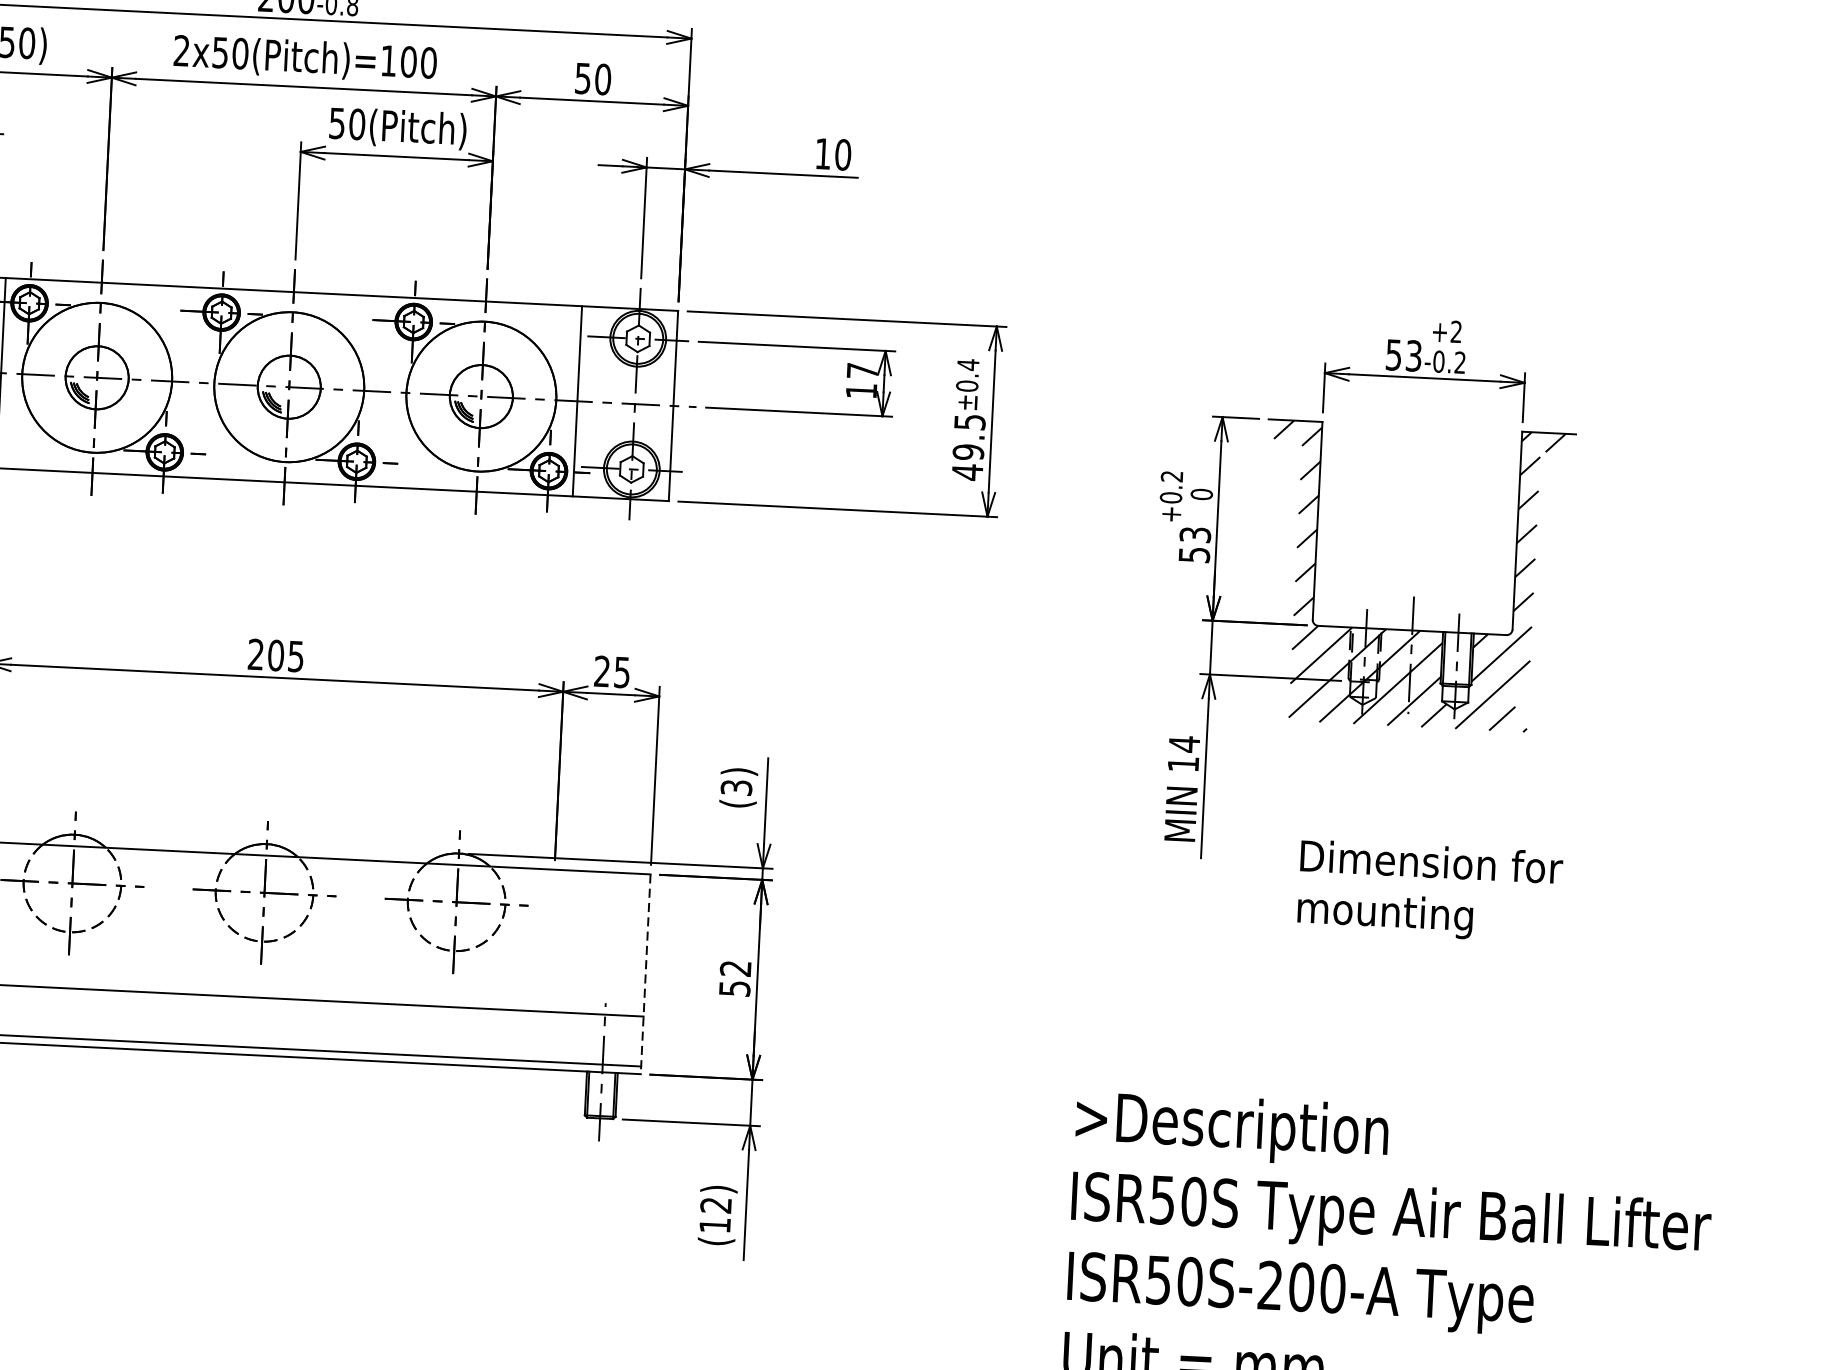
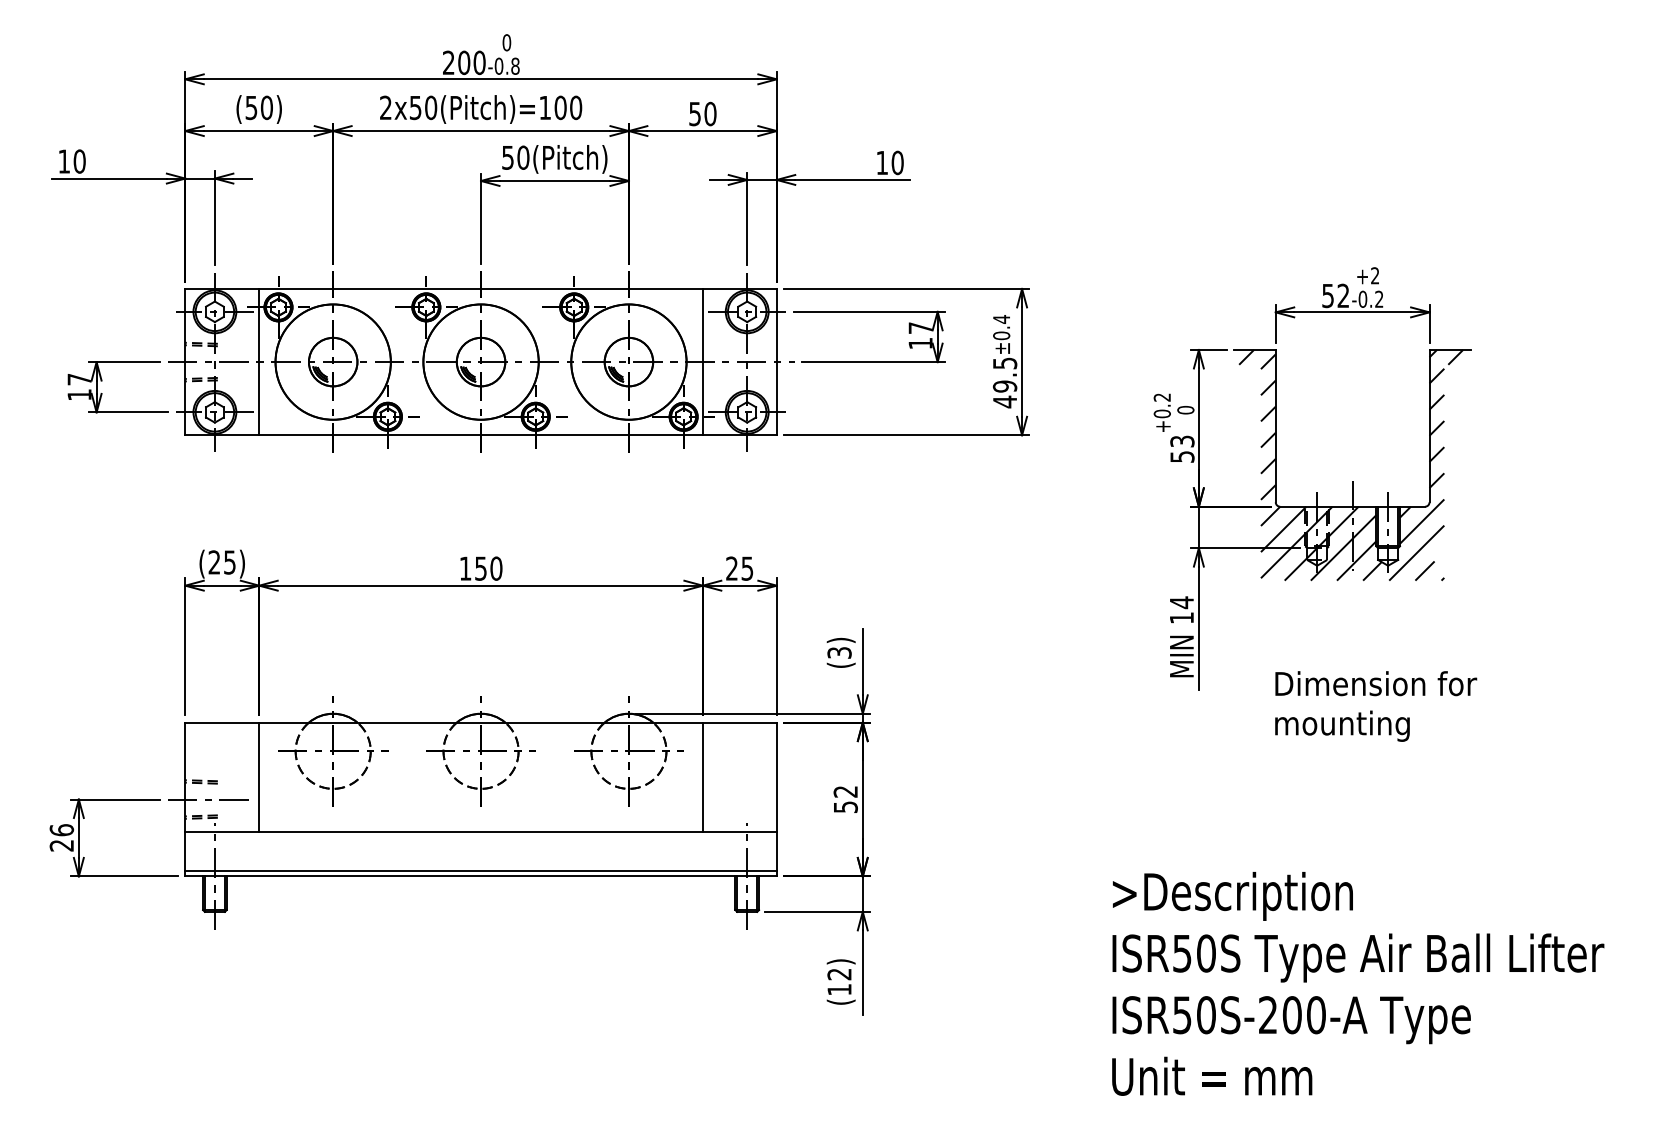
text: (1413, 356) -> (1343, 296), 53 -> 52
text: (275, 655) -> (480, 568), 205 -> 150
line: (550, 940) -> (702, 777), added
line: (645, 974) -> (776, 799), dashed -> solid

